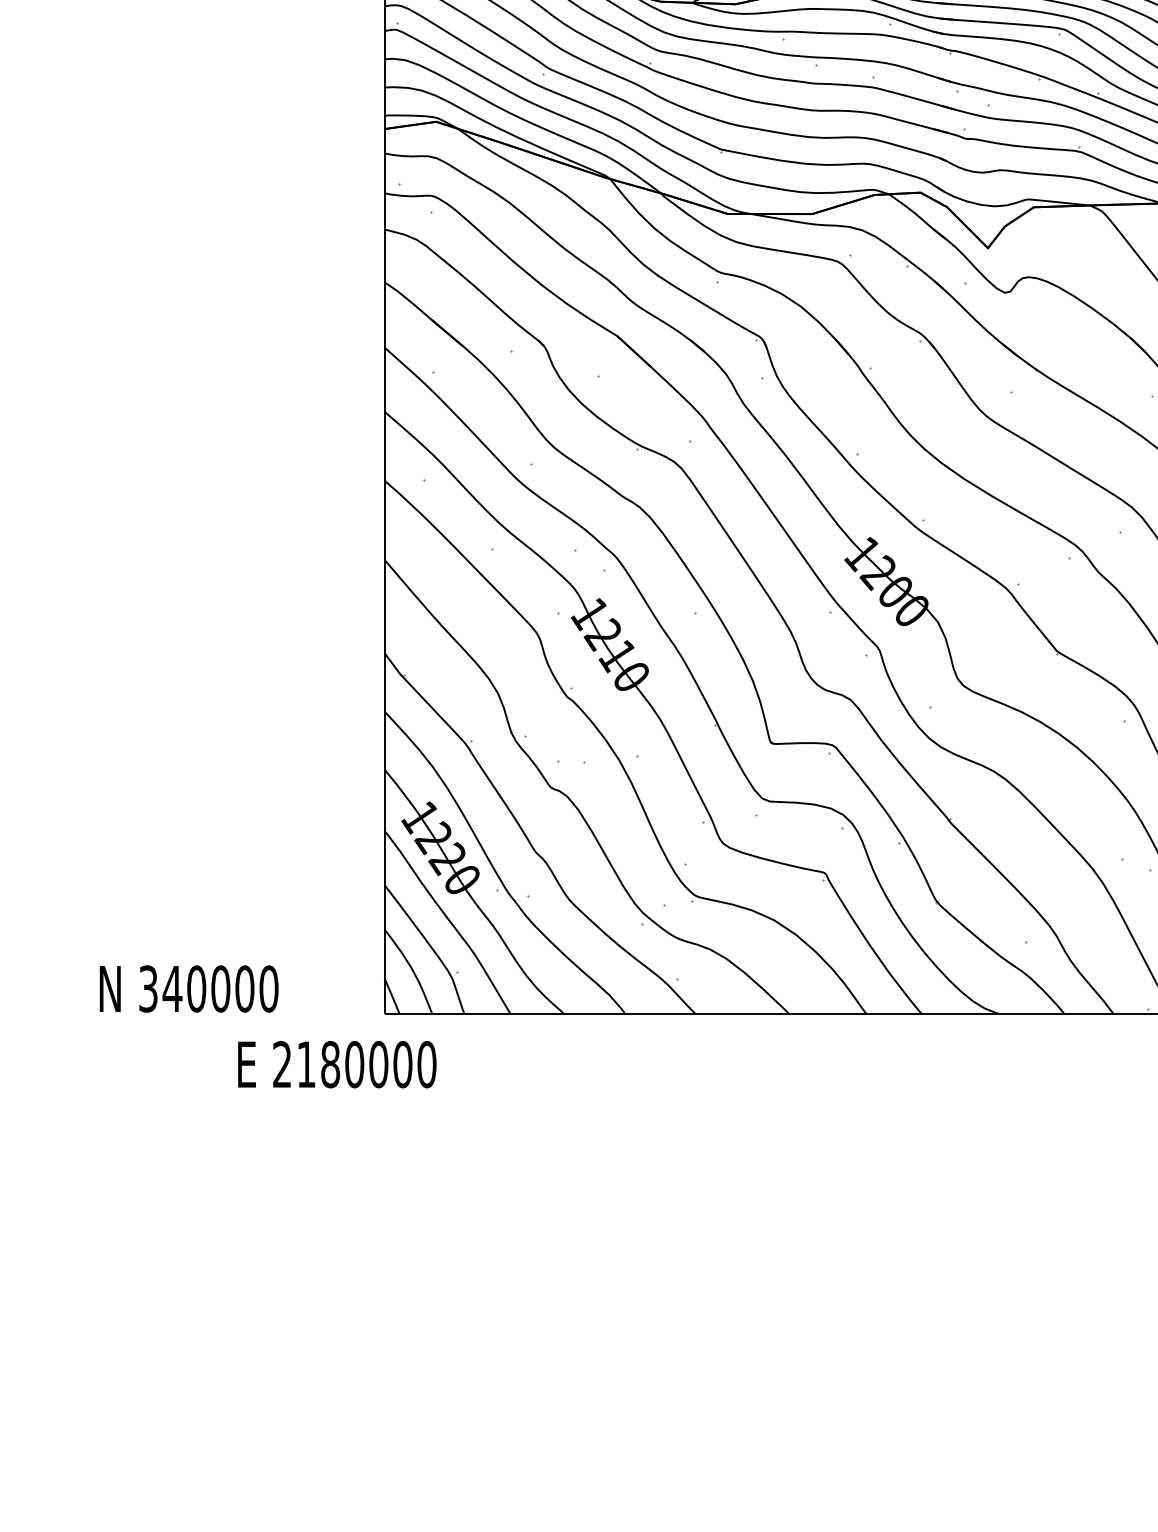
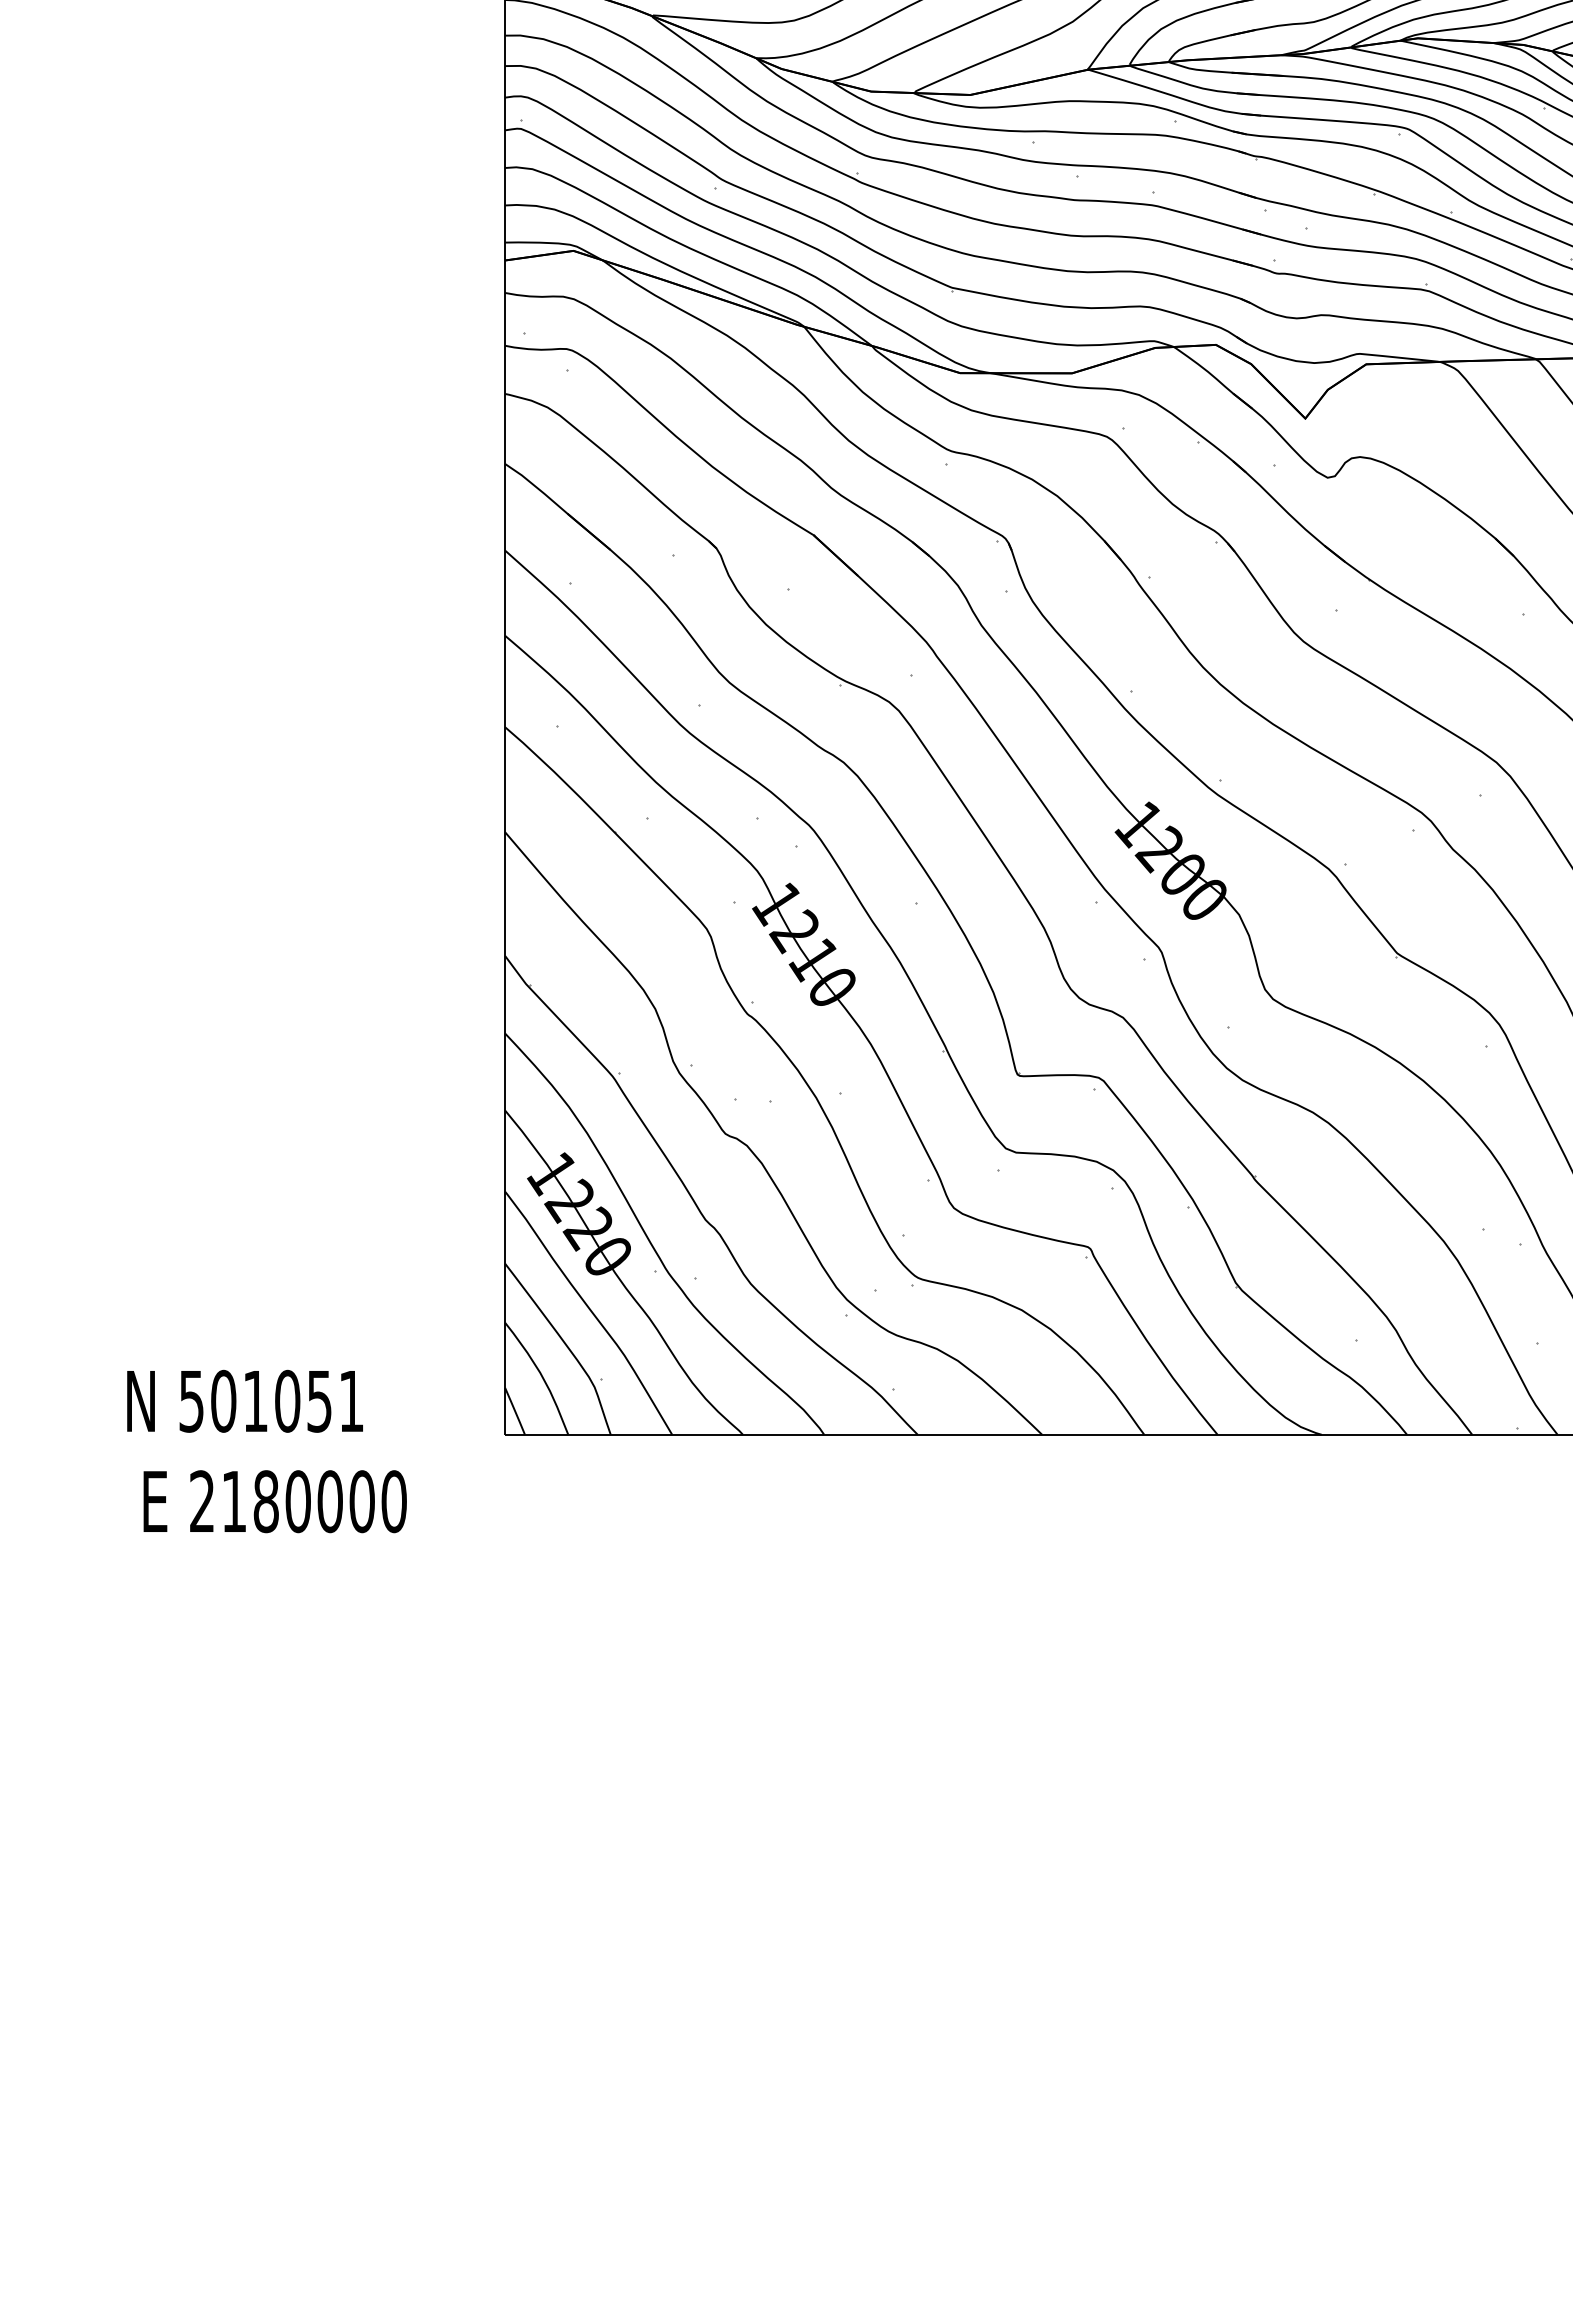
text: (208, 988) -> (271, 1400), 340000 -> 501051
text: (336, 1064) -> (274, 1501), moved

